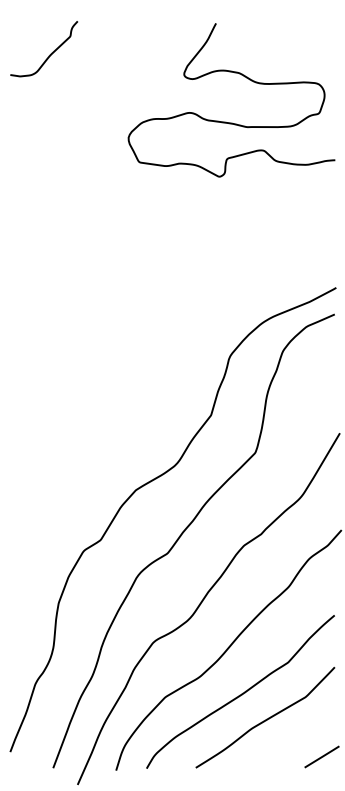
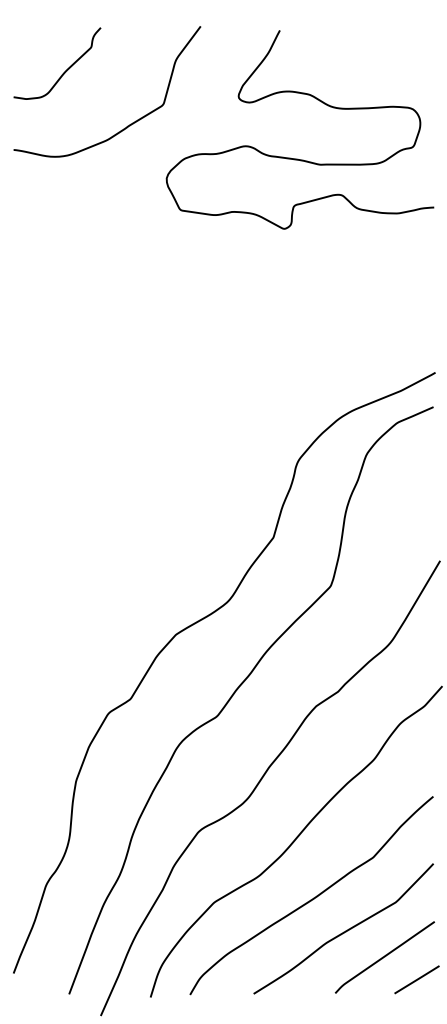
curve: (100, 95) -> (130, 123), added
curve: (296, 739) -> (384, 957), added

